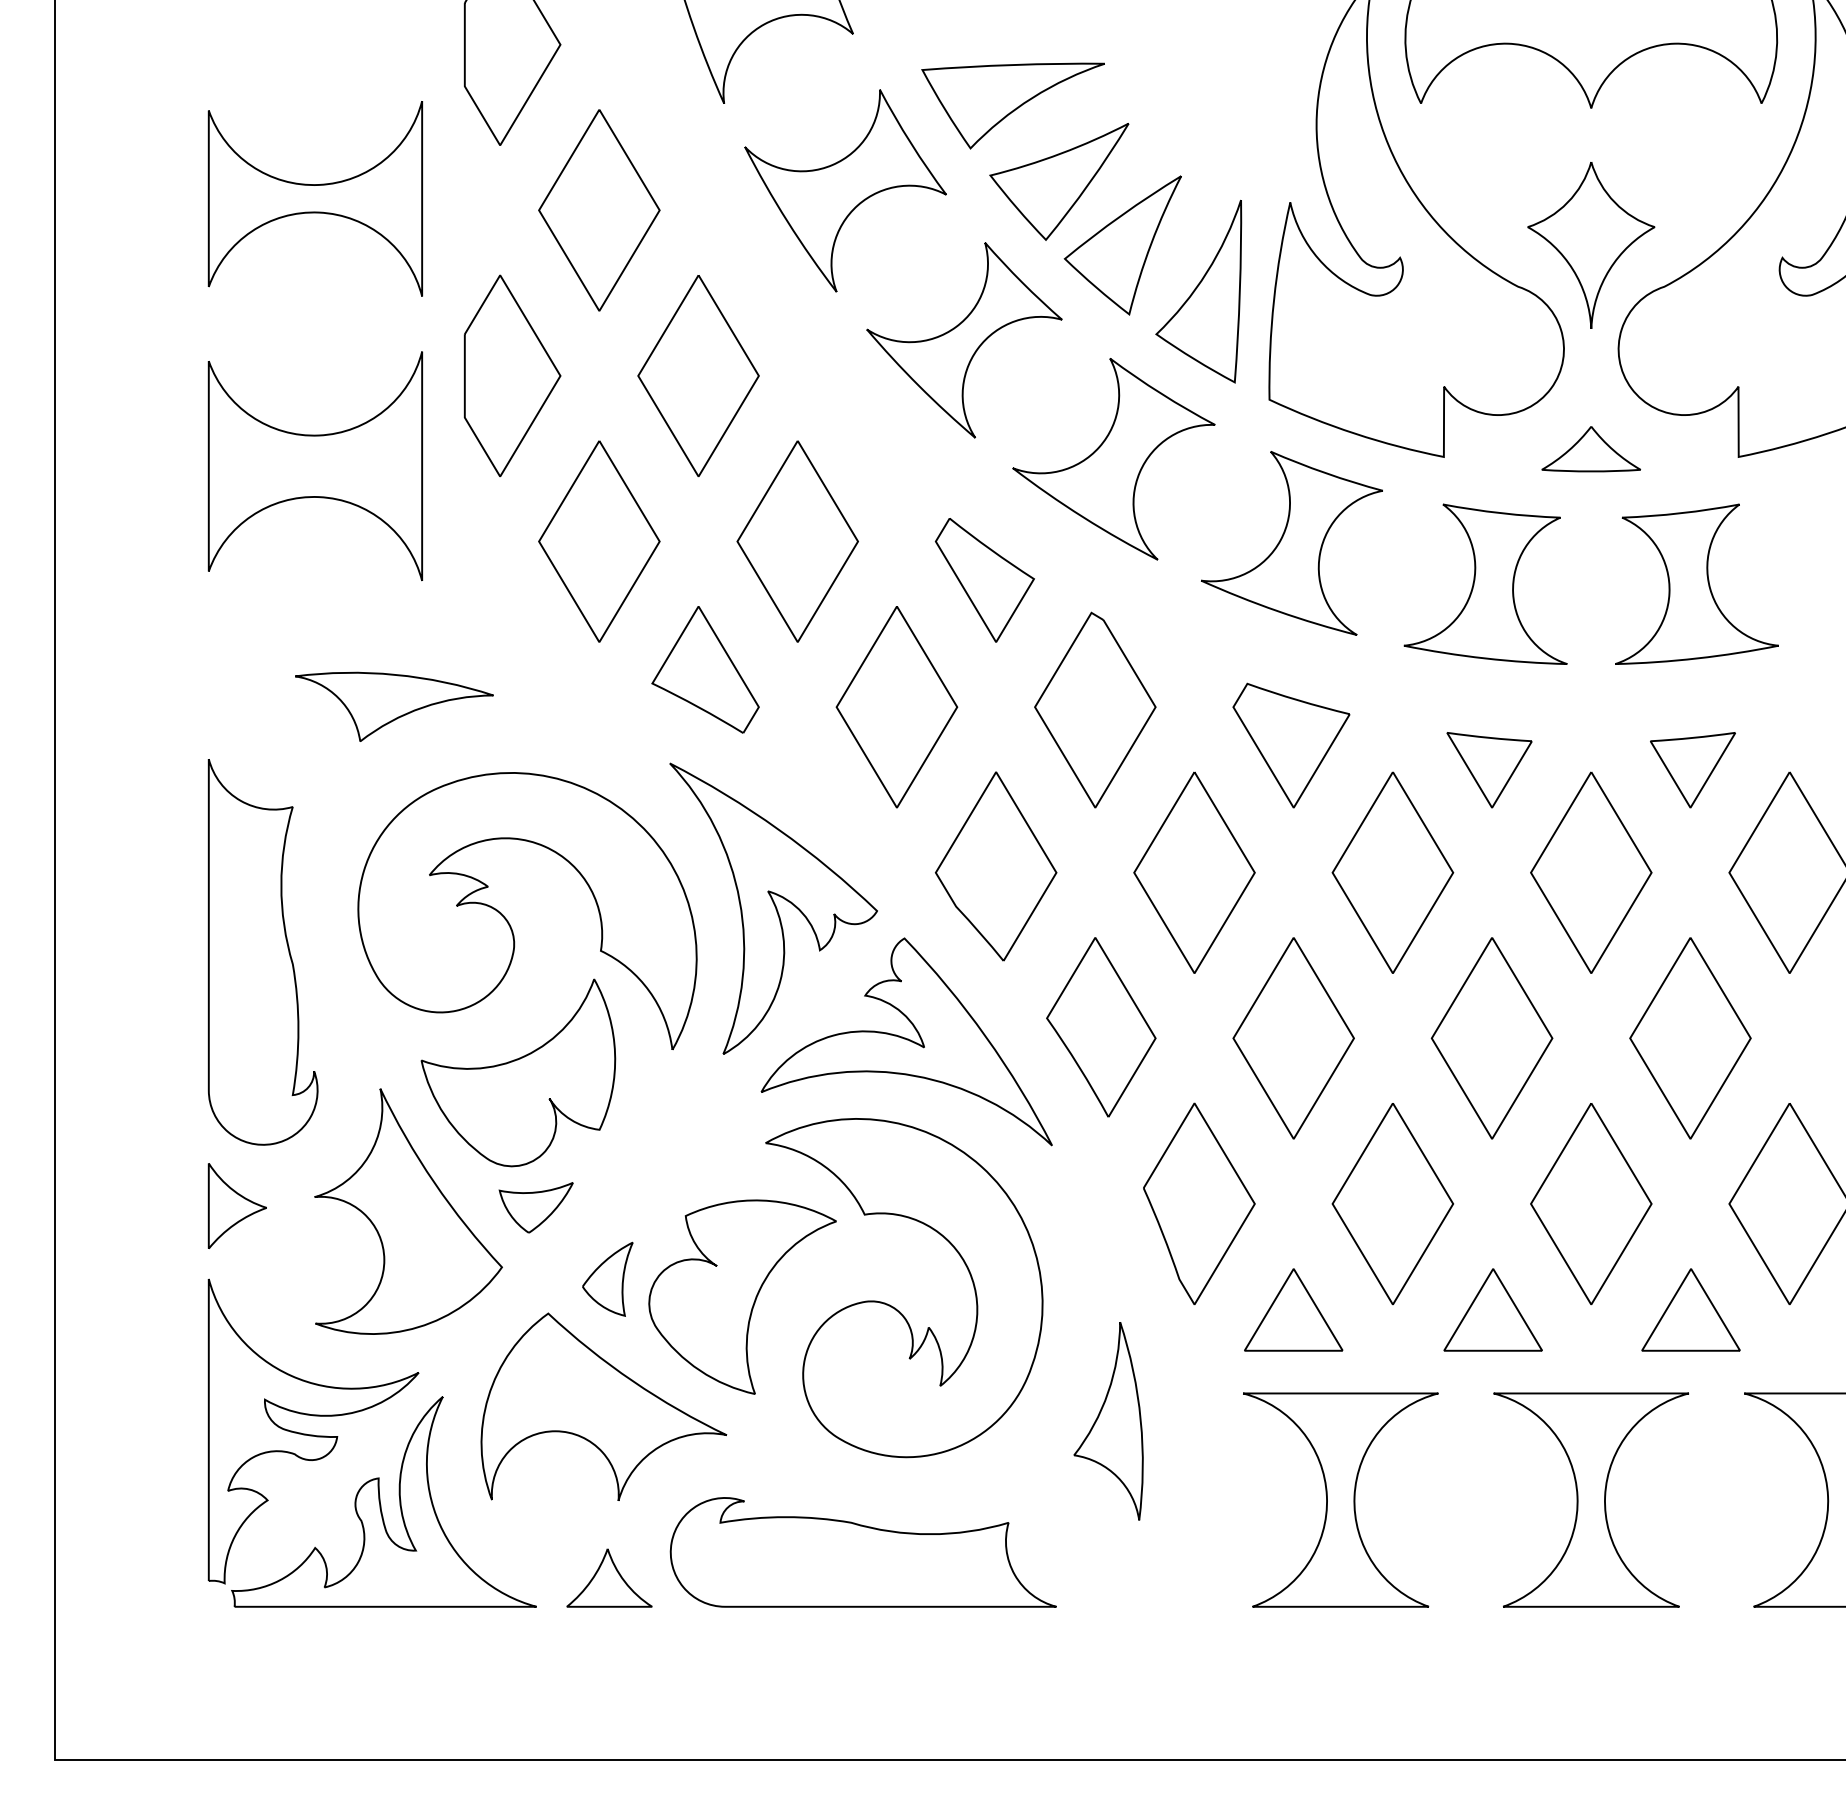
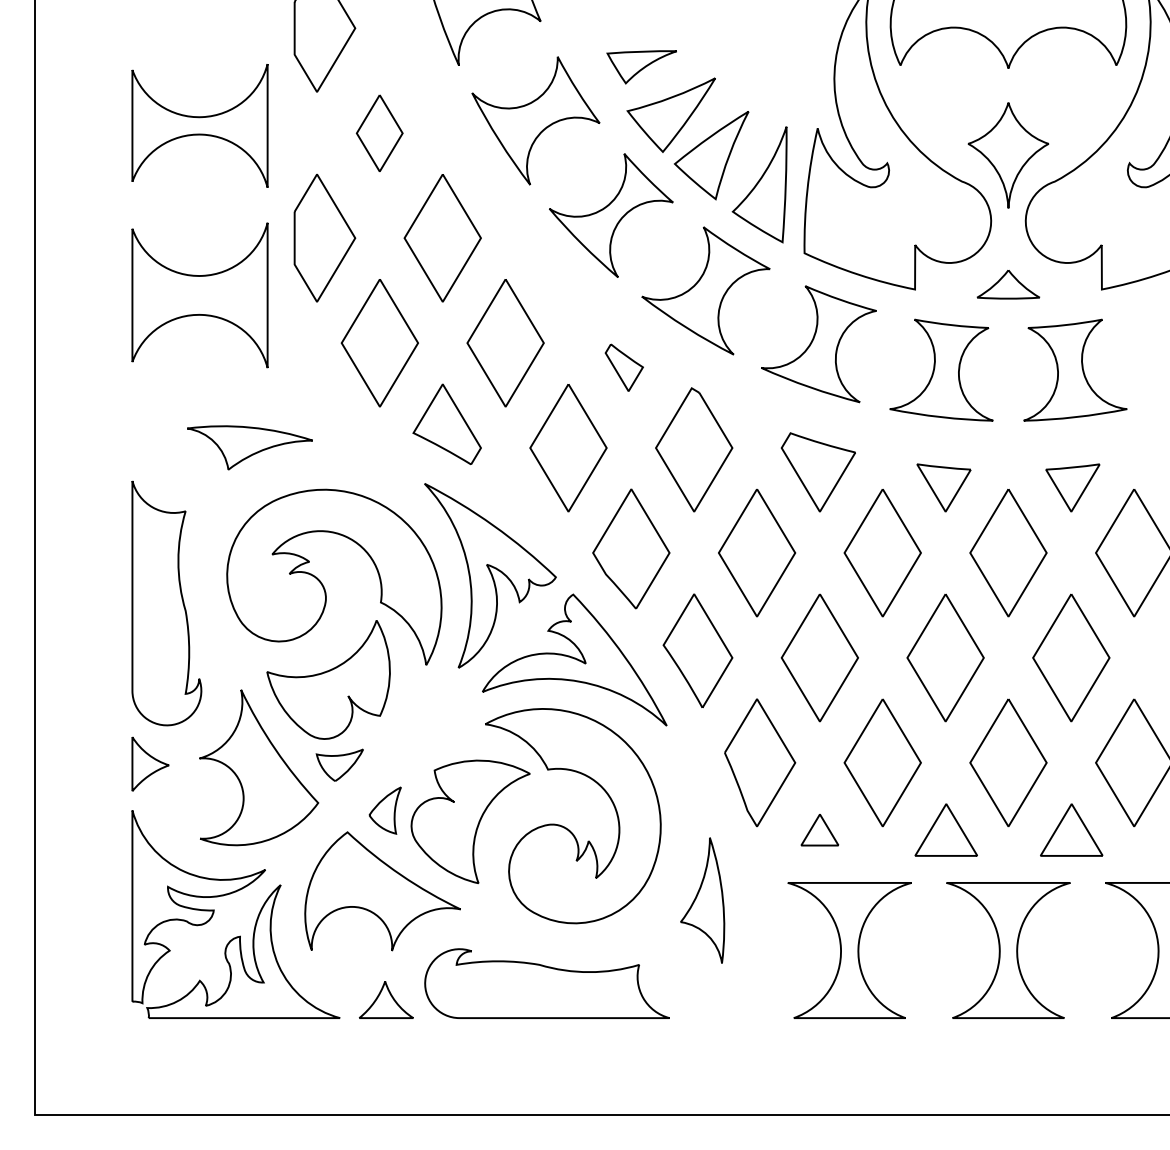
part: (1012, 106) -> (641, 67), size x0.6
part: (598, 210) -> (379, 133), size x0.6
part: (985, 580) -> (624, 367), size x0.6
part: (1293, 1309) -> (819, 829), size x0.6

